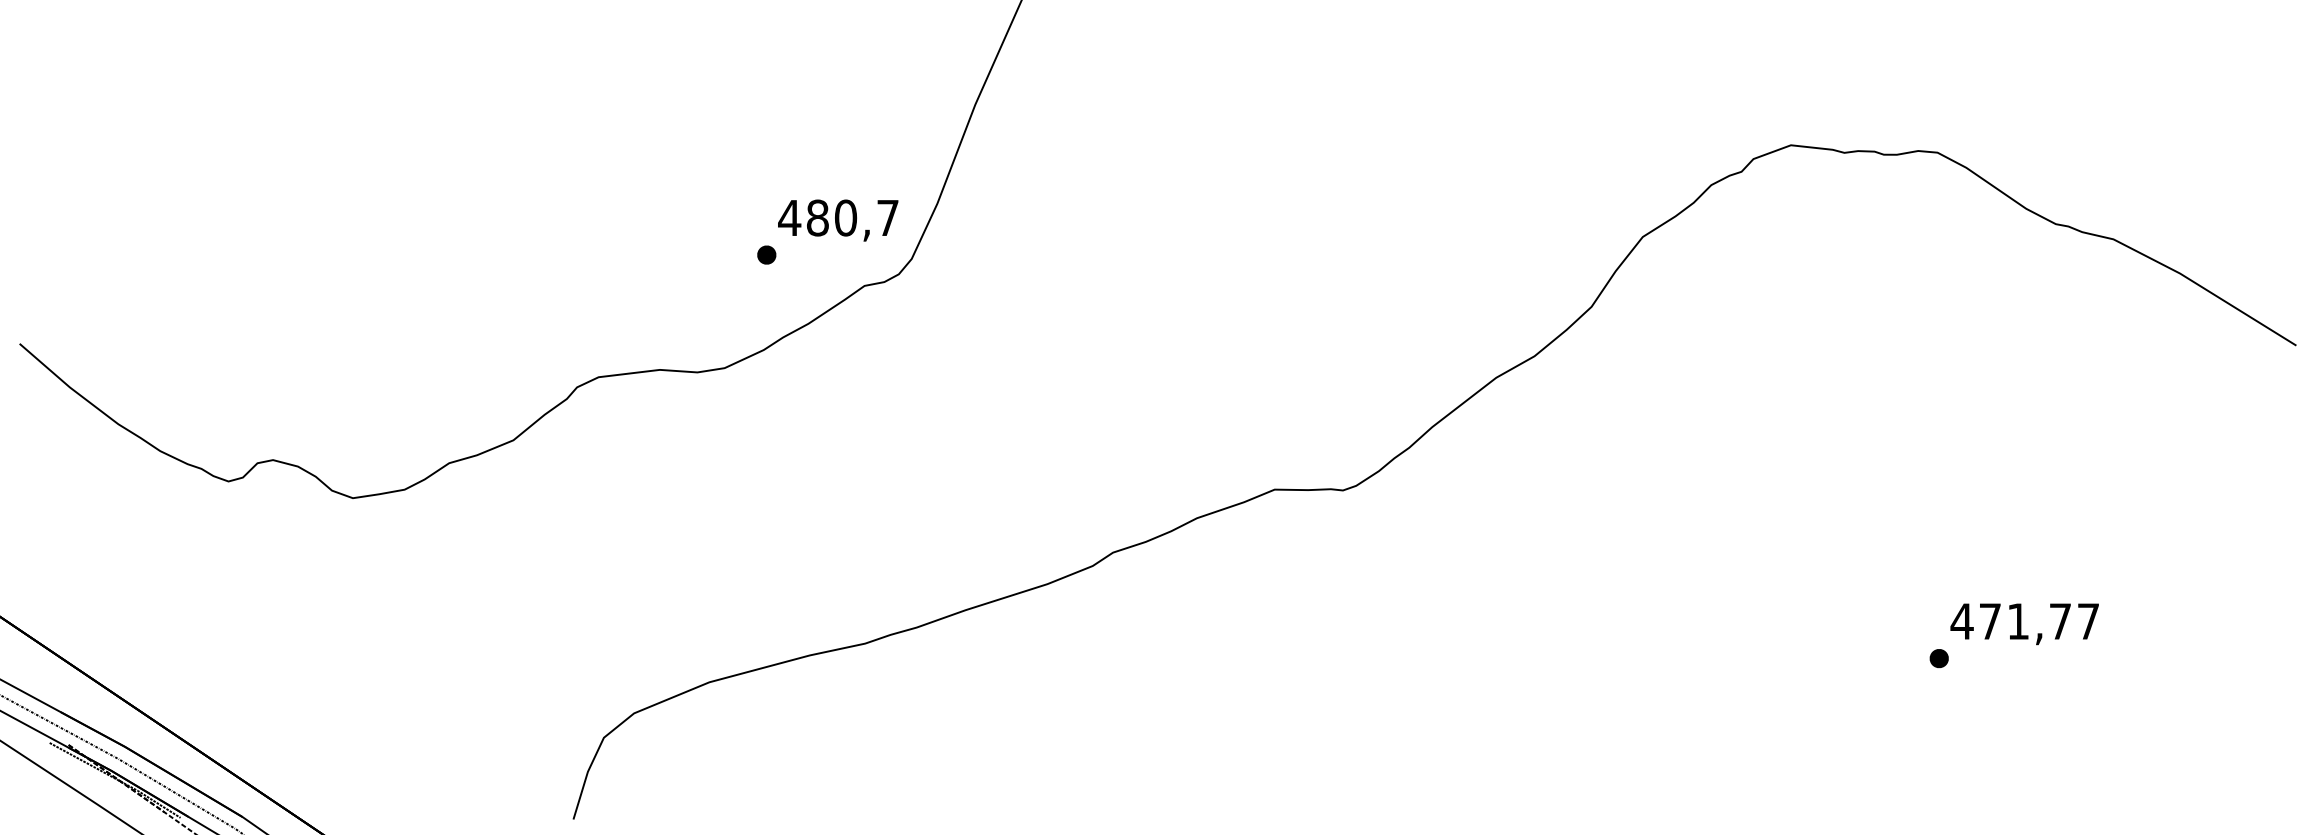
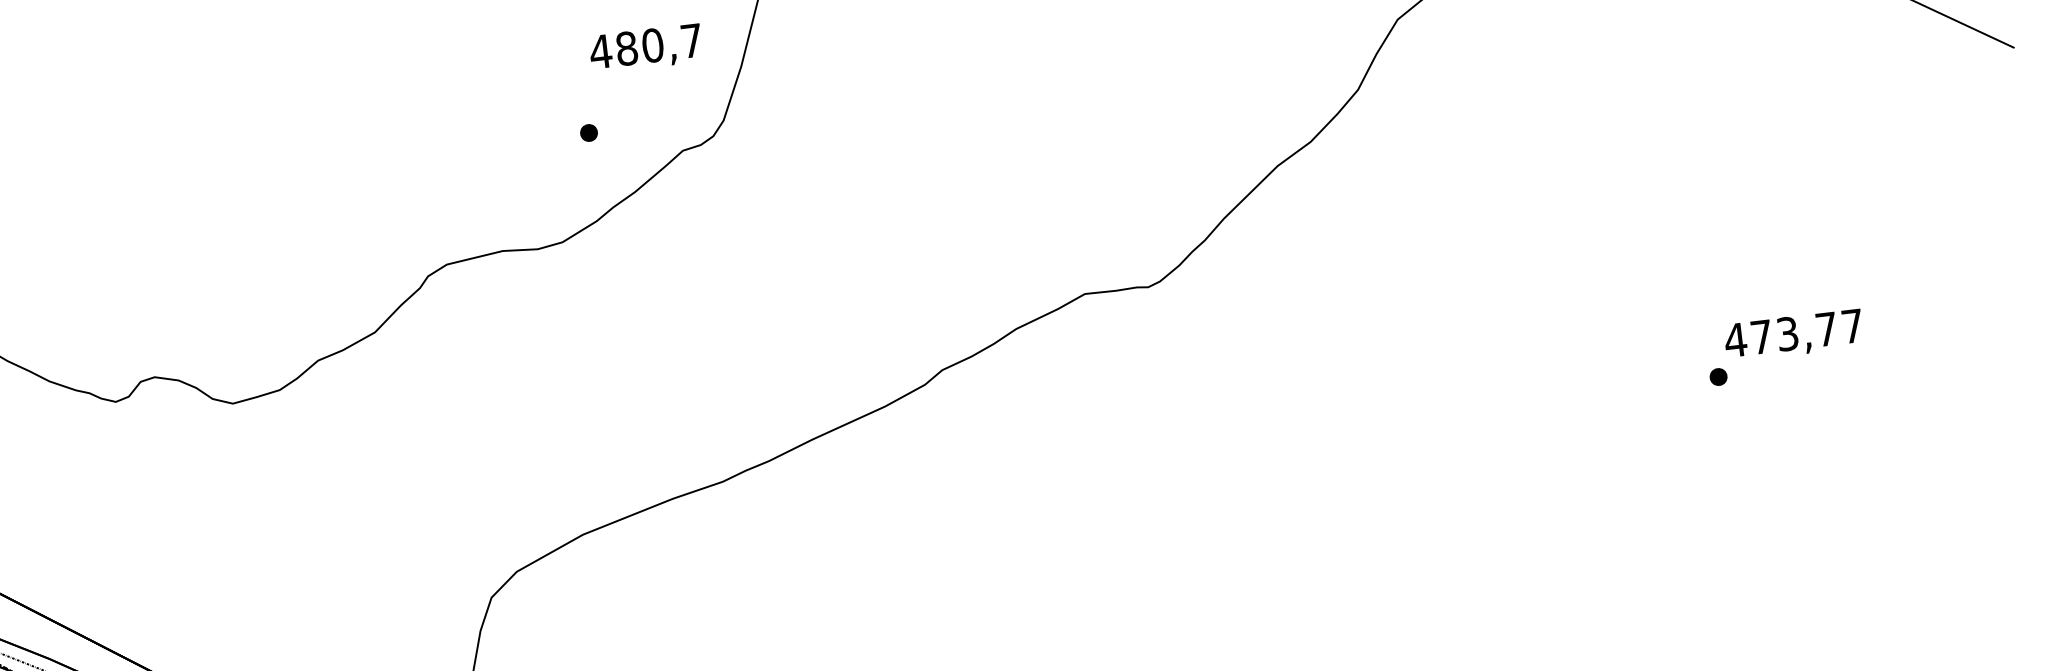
text: (838, 220) -> (646, 48), moved
text: (2017, 621) -> (1786, 334), 471,77 -> 473,77

